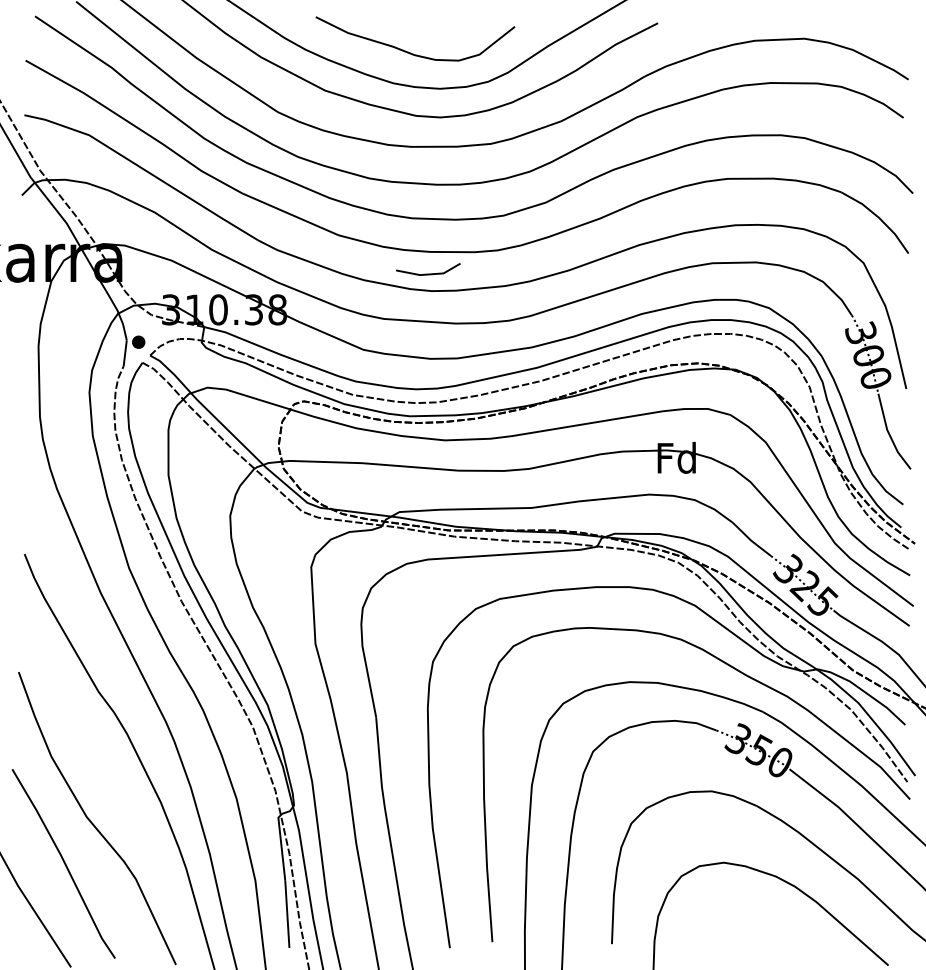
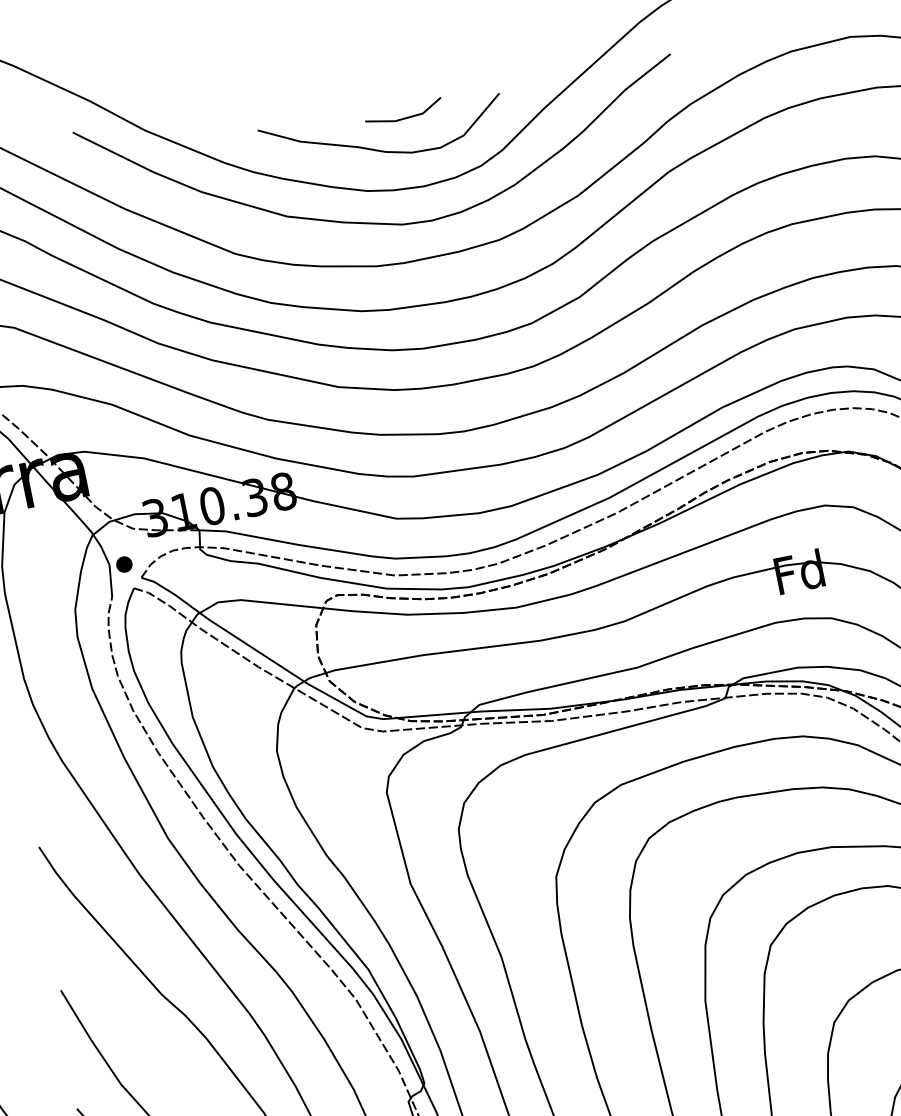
line: (428, 273) -> (404, 117), moved

